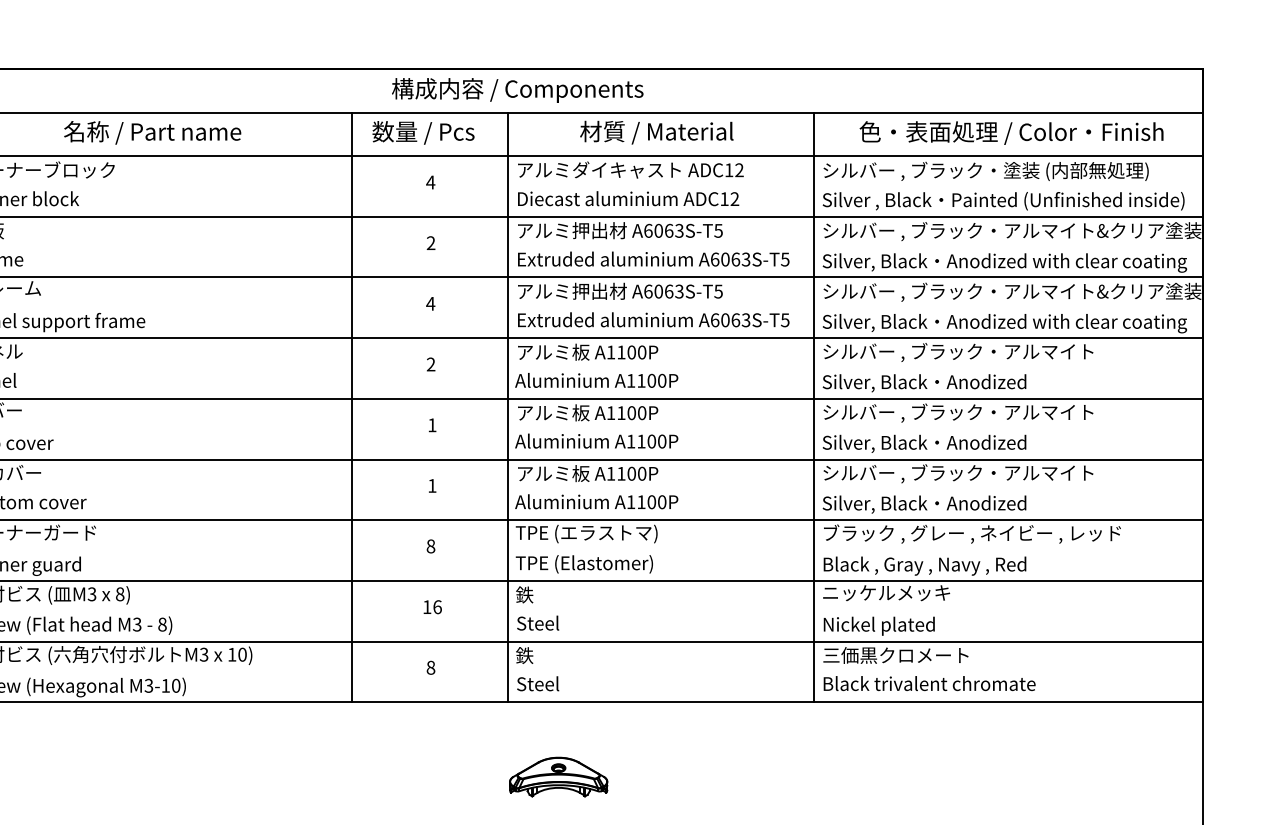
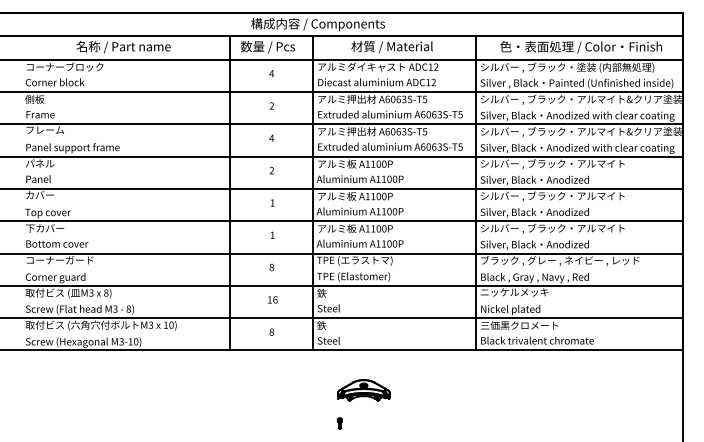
part: (557, 777) -> (363, 390), moved

